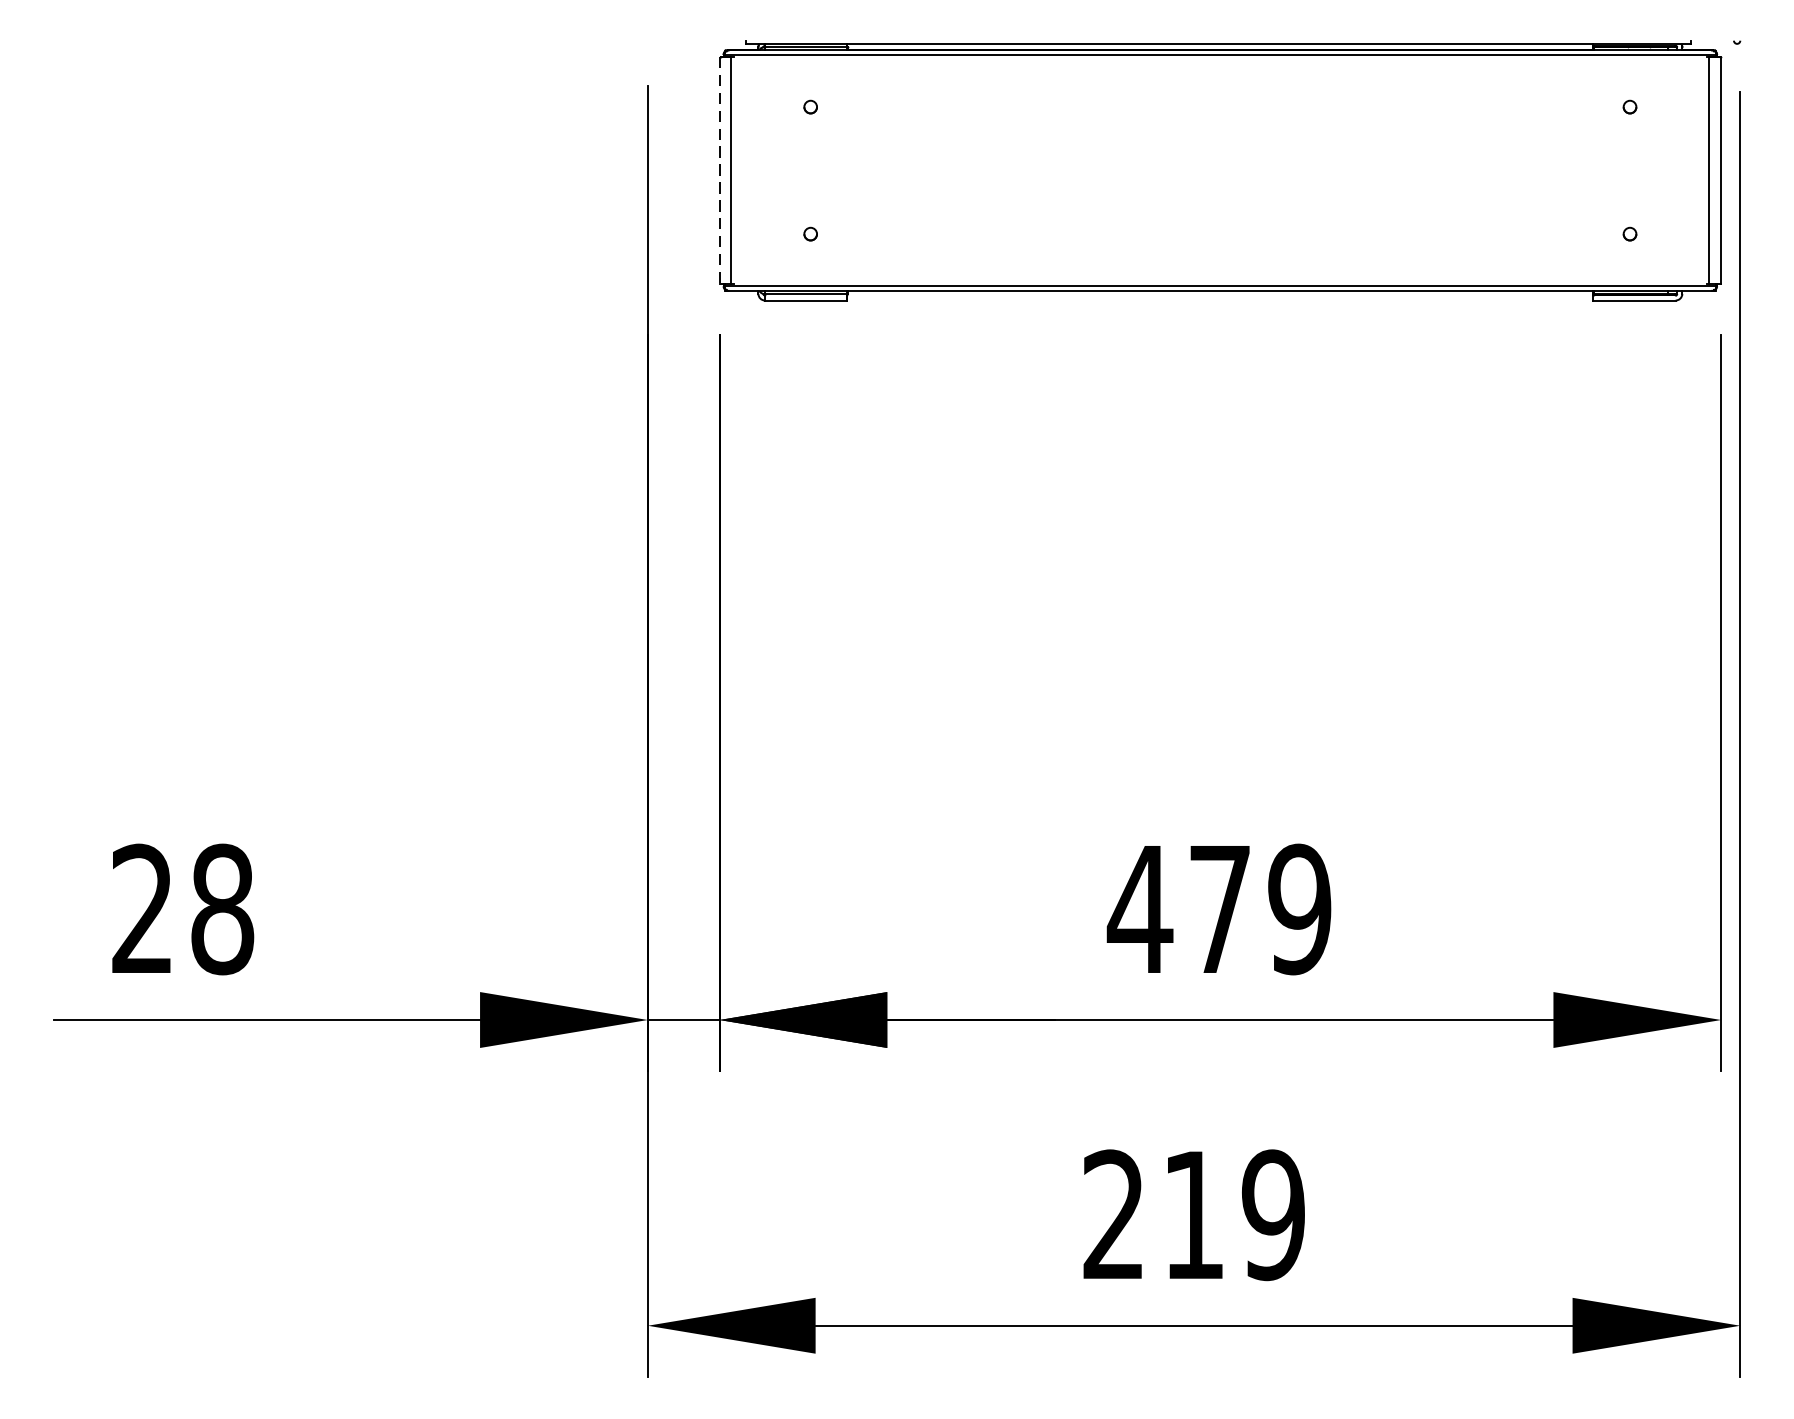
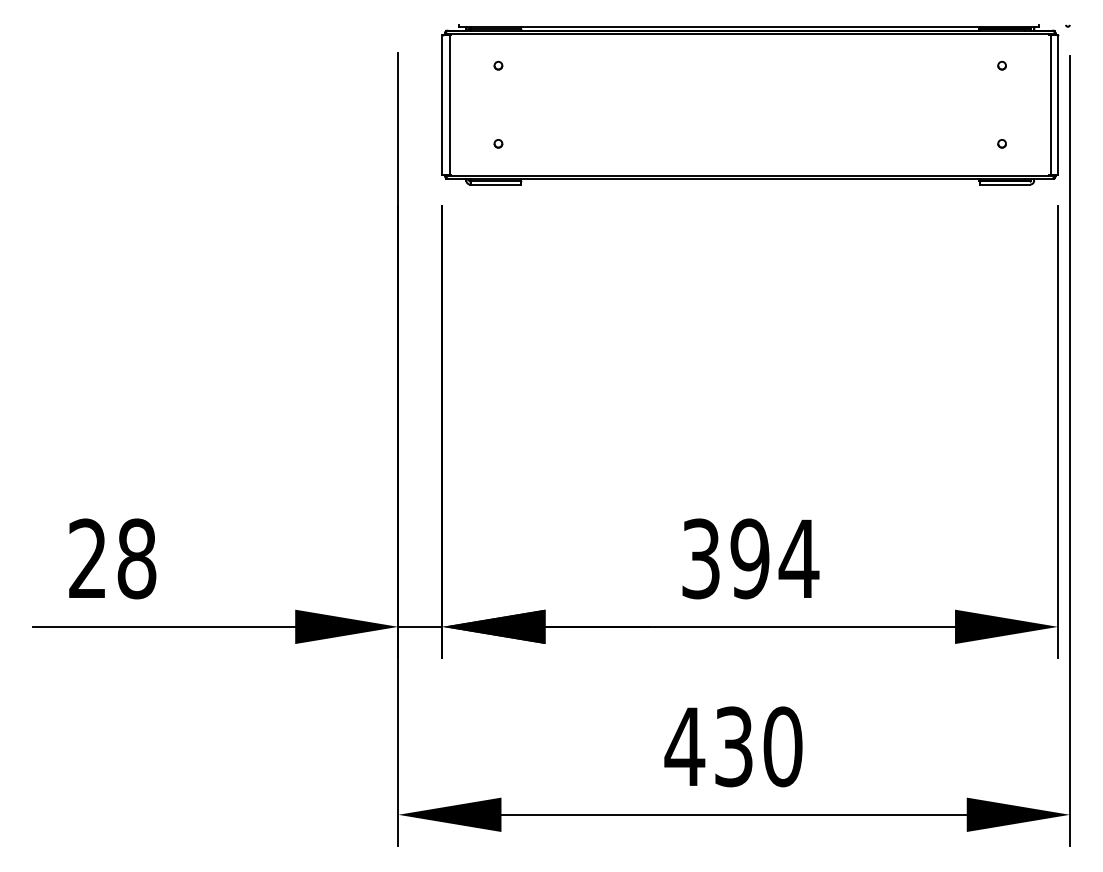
line: (719, 170) -> (442, 104), dashed -> solid
text: (1219, 908) -> (749, 558), 479 -> 394
text: (1193, 1214) -> (733, 746), 219 -> 430

